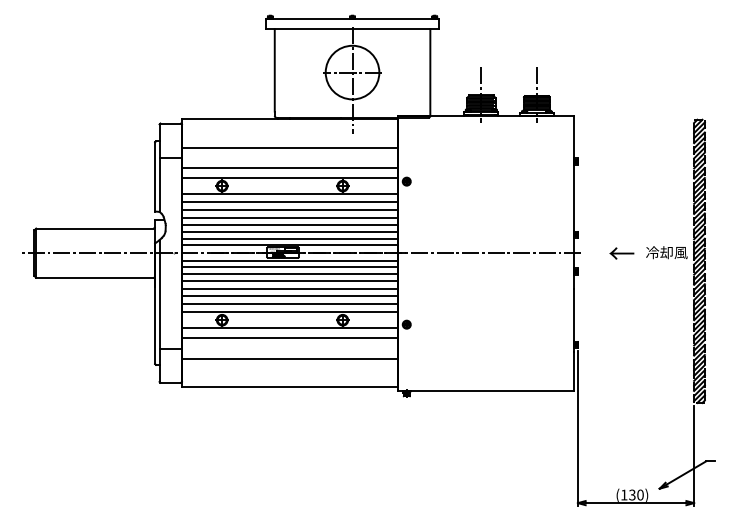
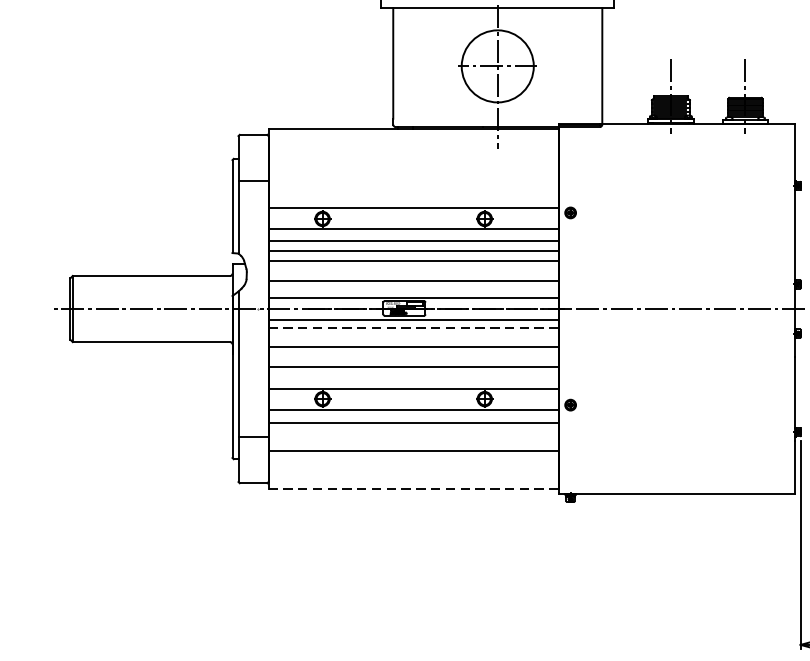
line: (289, 147) -> (413, 167), removed
line: (289, 168) -> (413, 195), removed
line: (289, 225) -> (413, 271), removed
line: (289, 239) -> (413, 290), removed
line: (289, 267) -> (413, 328), solid -> dashed
line: (289, 274) -> (413, 337), removed
line: (289, 288) -> (413, 356), removed
line: (289, 303) -> (413, 376), removed
line: (289, 387) -> (413, 489), solid -> dashed

